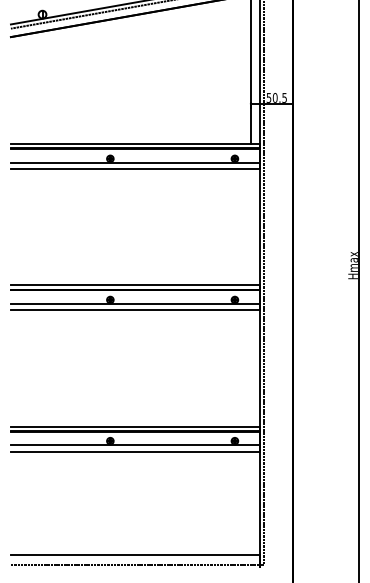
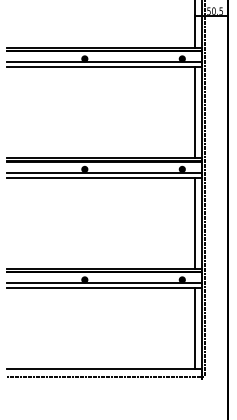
line: (250, 227) -> (194, 112), added
line: (250, 368) -> (194, 223), added
line: (250, 503) -> (194, 328), added

